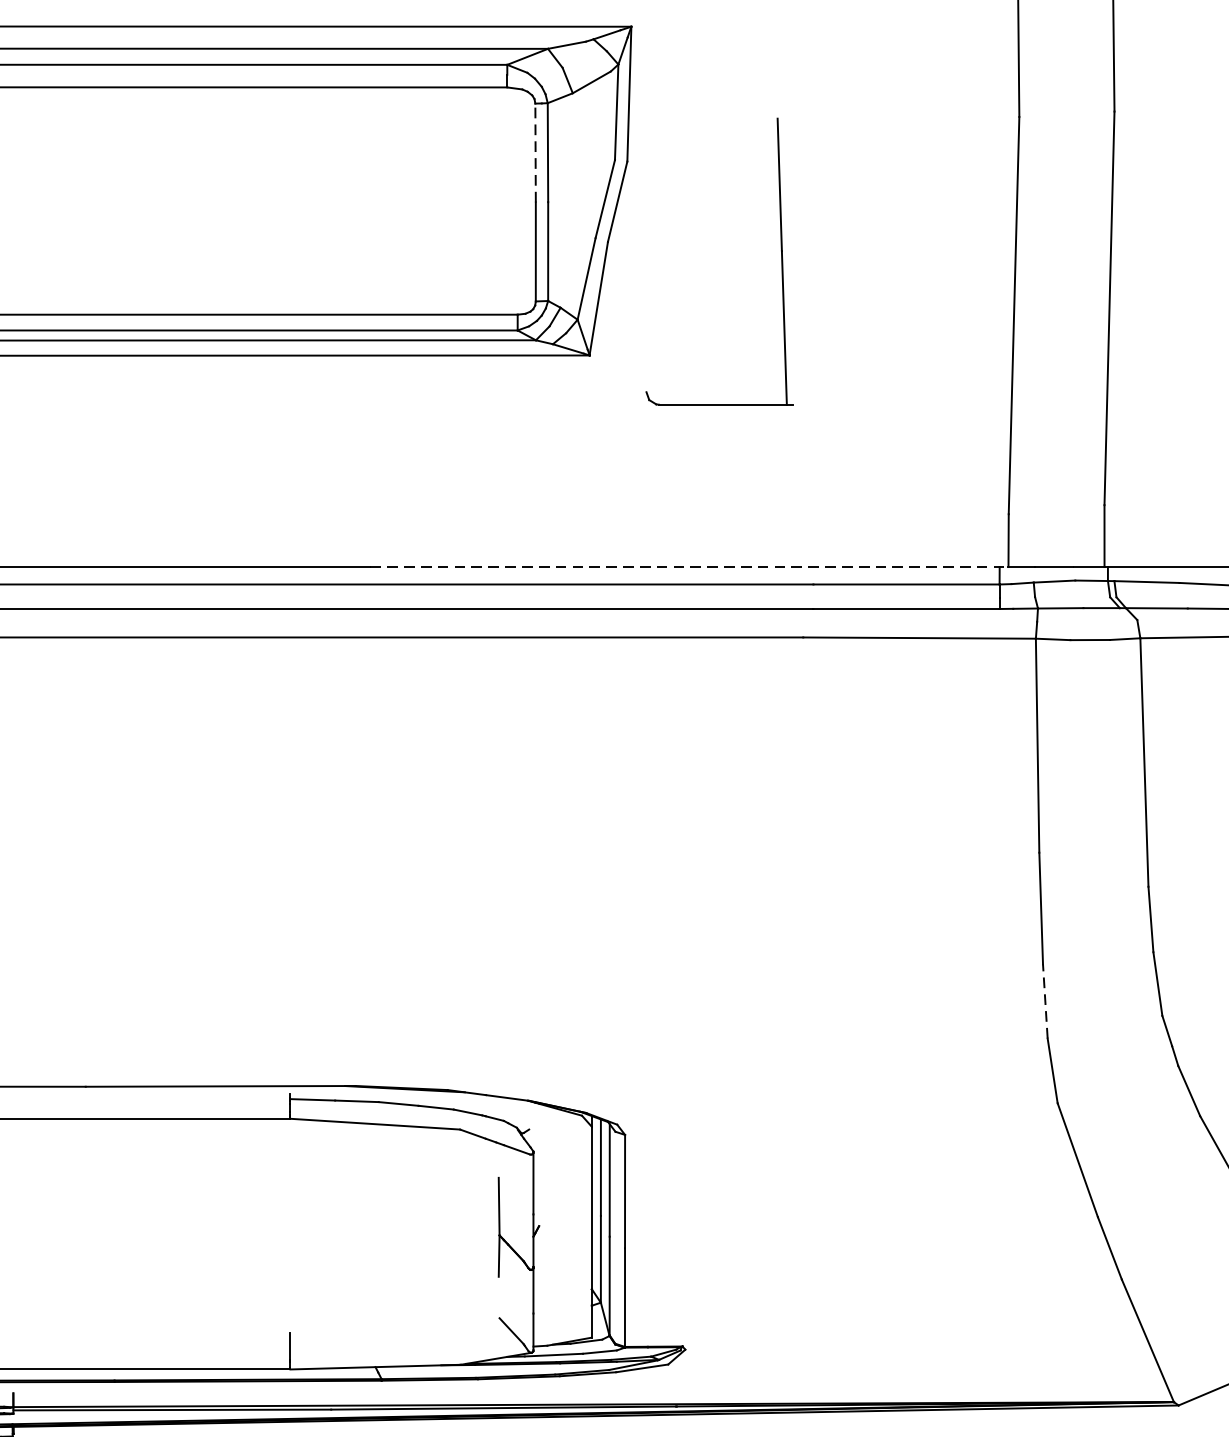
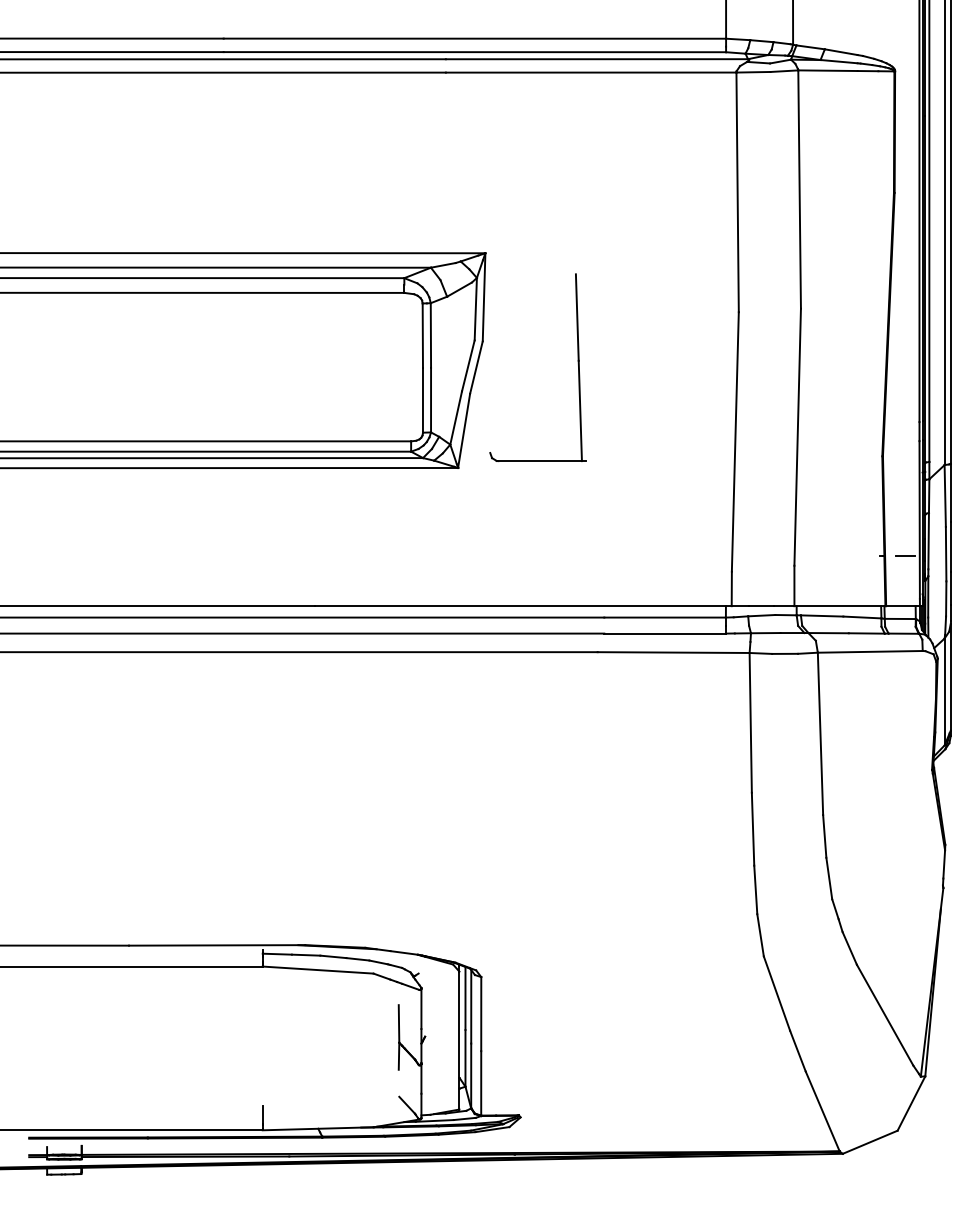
line: (535, 152) -> (422, 335), dashed -> solid
part: (780, 255) -> (577, 363), moved
line: (689, 567) -> (523, 606), dashed -> solid
line: (1044, 1000) -> (755, 889), dashed -> solid

